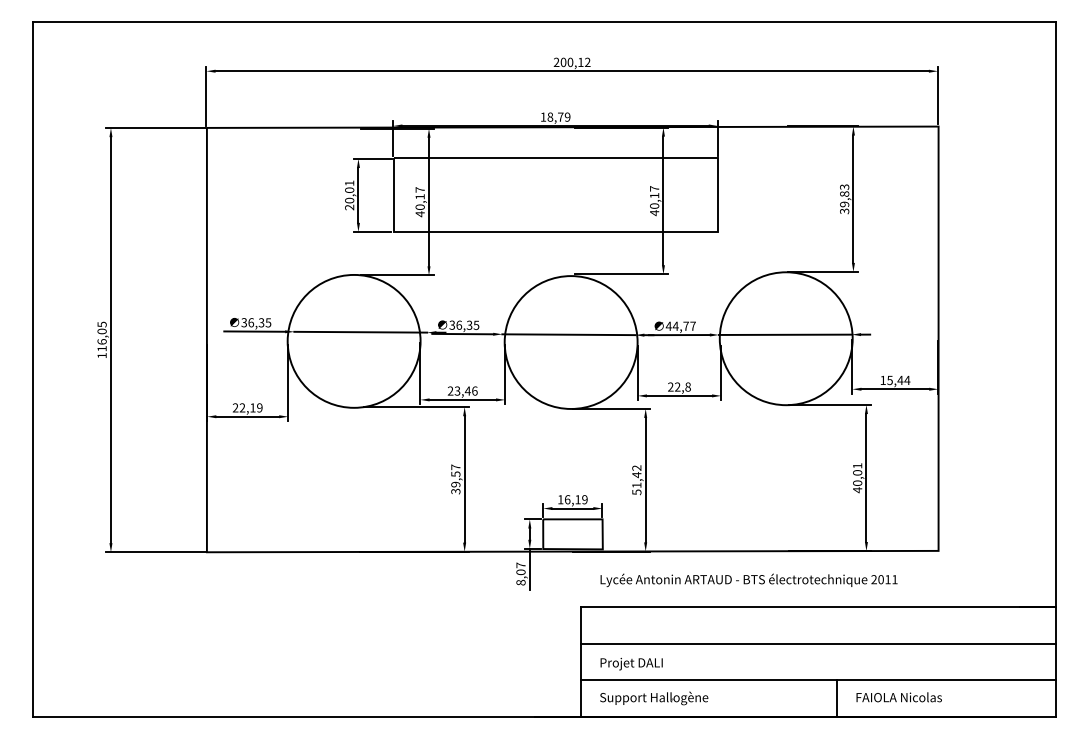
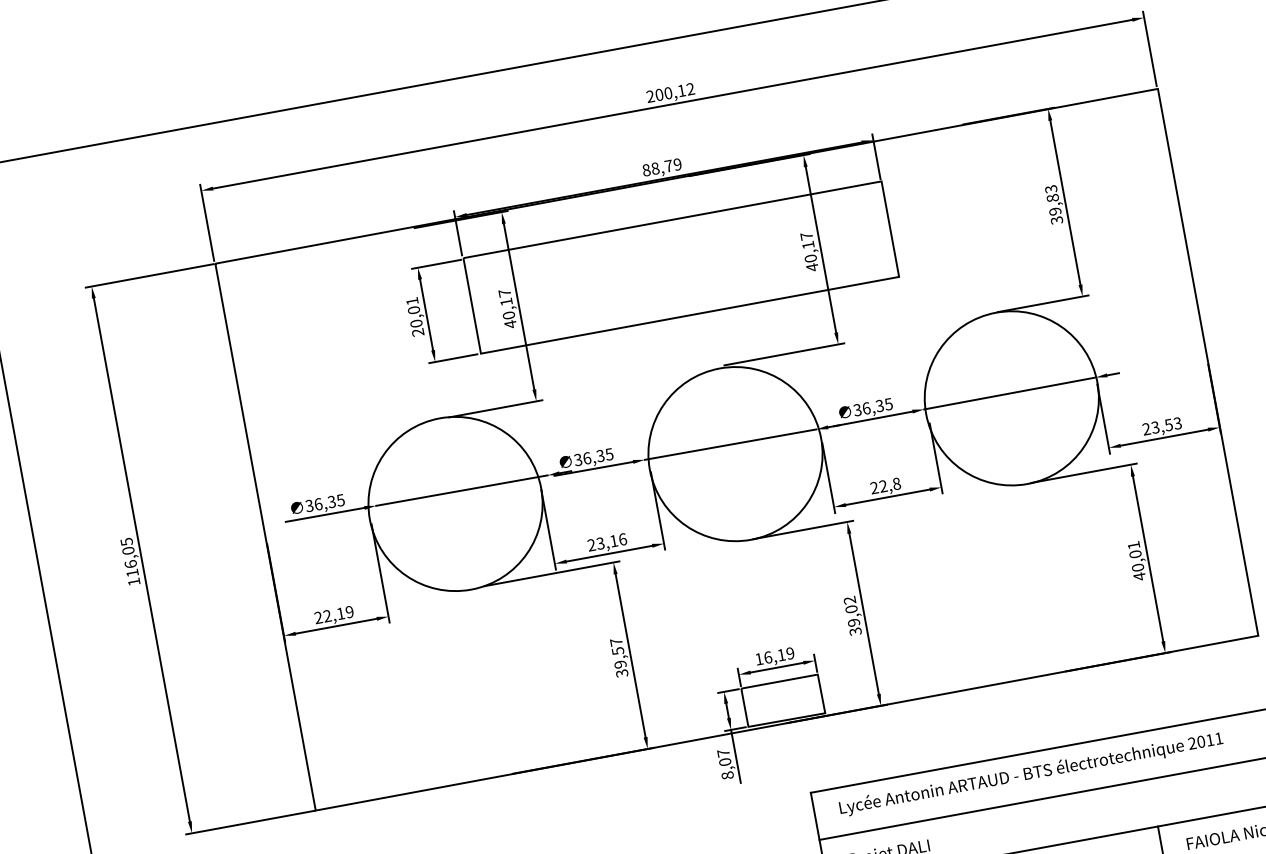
text: (543, 116) -> (646, 169), 18,79 -> 88,79
text: (680, 325) -> (872, 406), 44,77 -> 36,35
text: (895, 380) -> (1162, 426), 15,44 -> 23,53
text: (467, 390) -> (613, 540), 23,46 -> 23,16
text: (636, 483) -> (853, 620), 51,42 -> 39,02
text: (748, 580) -> (1030, 774), moved

